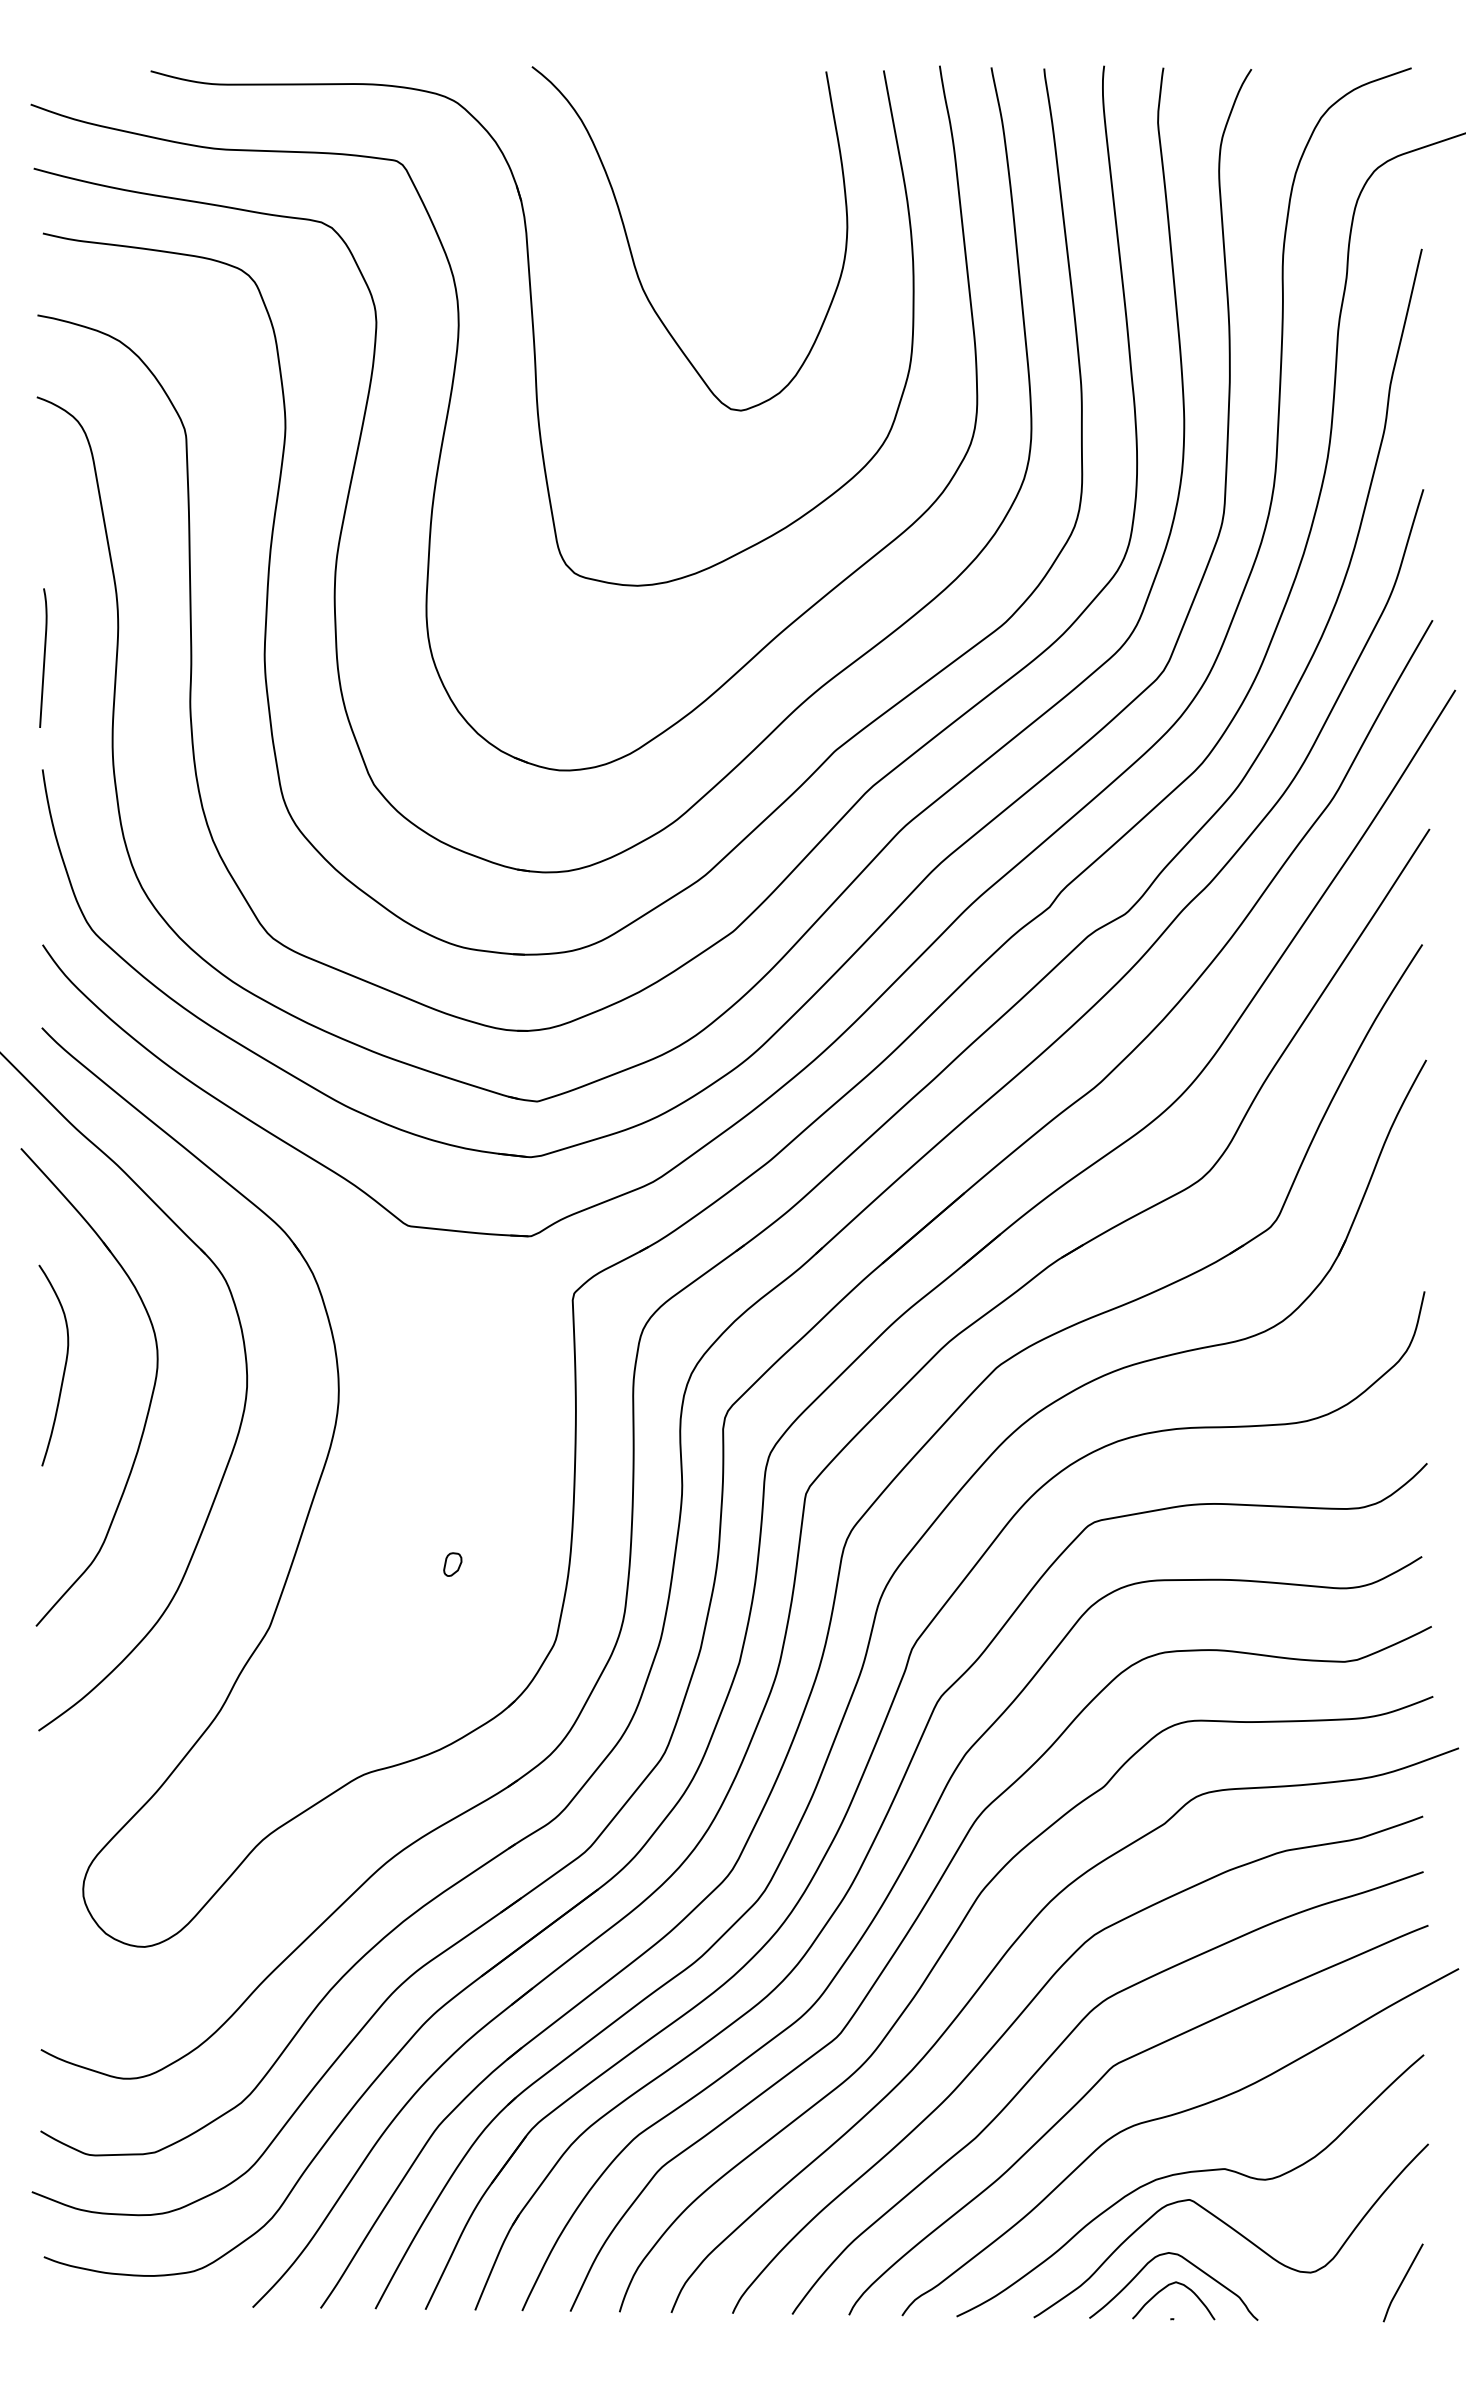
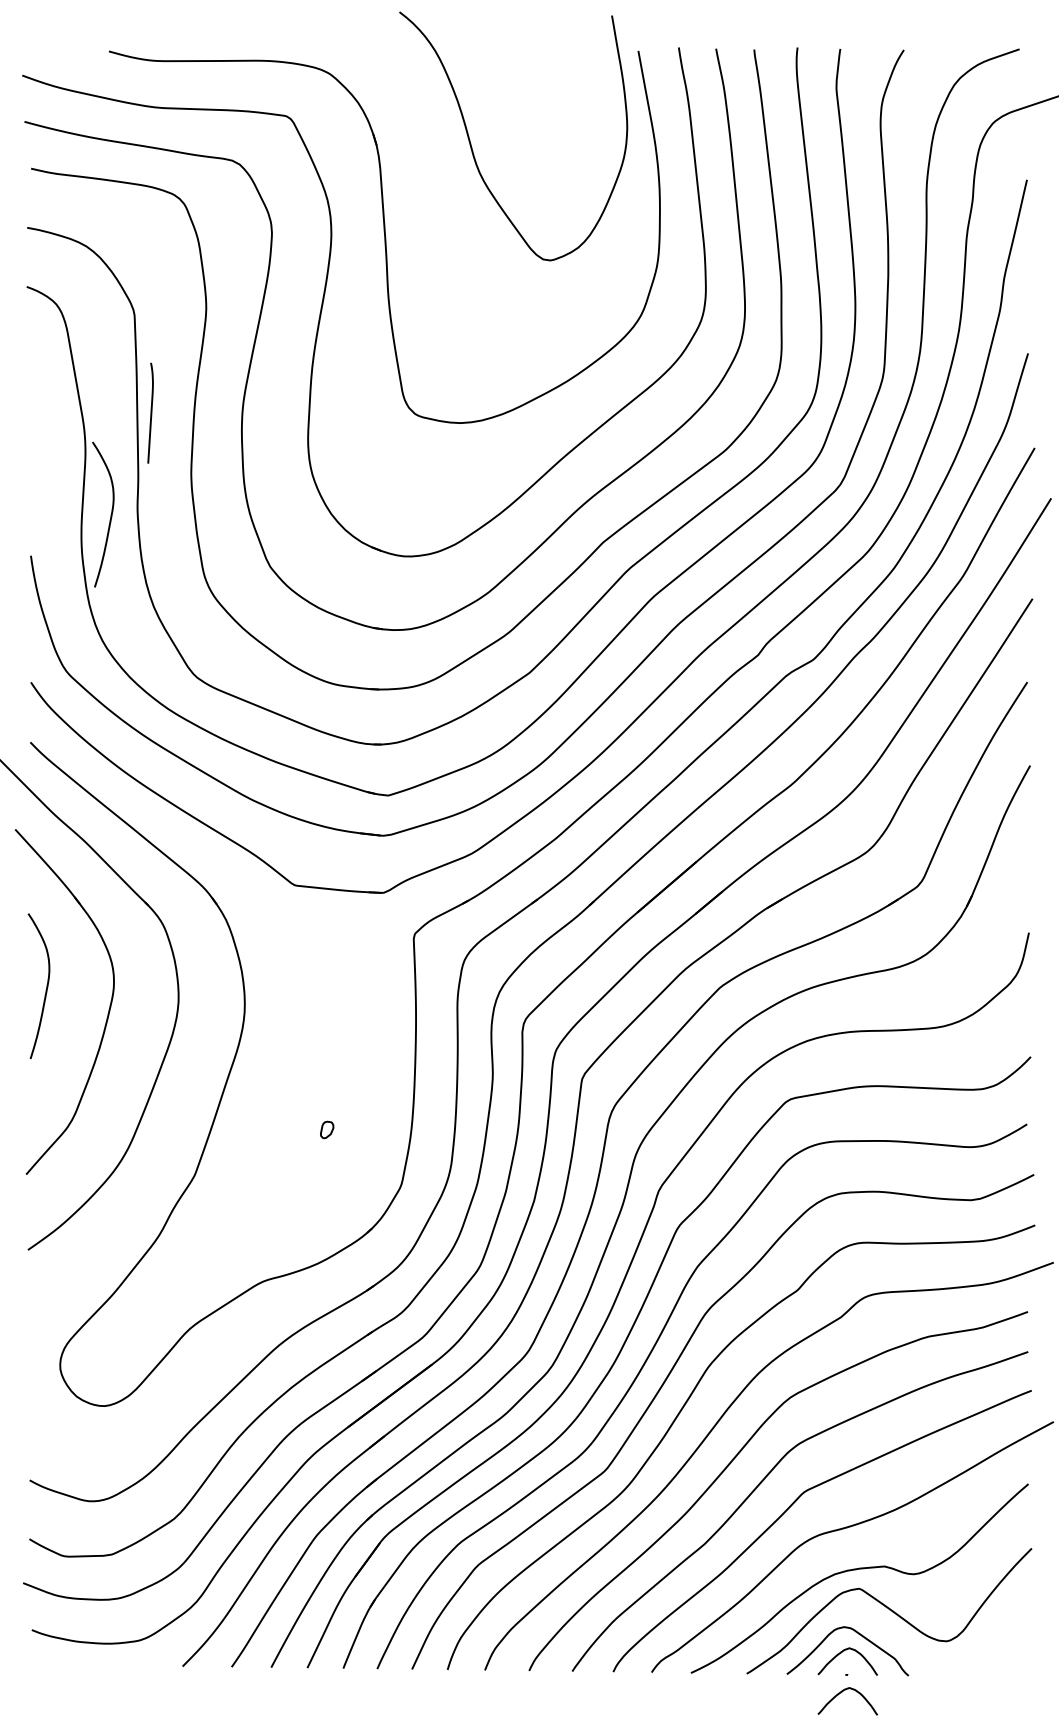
curve: (632, 253) -> (472, 146), moved
curve: (43, 657) -> (150, 412), moved
curve: (152, 716) -> (110, 517), added
curve: (1402, 2282) -> (1013, 1648), removed
curve: (1164, 2344) -> (841, 1693), added

